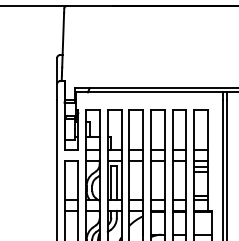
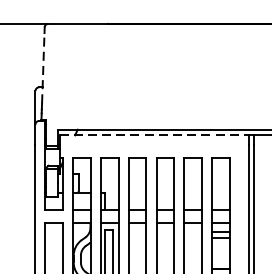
line: (63, 39) -> (43, 67), solid -> dashed
line: (149, 92) -> (154, 135), solid -> dashed

